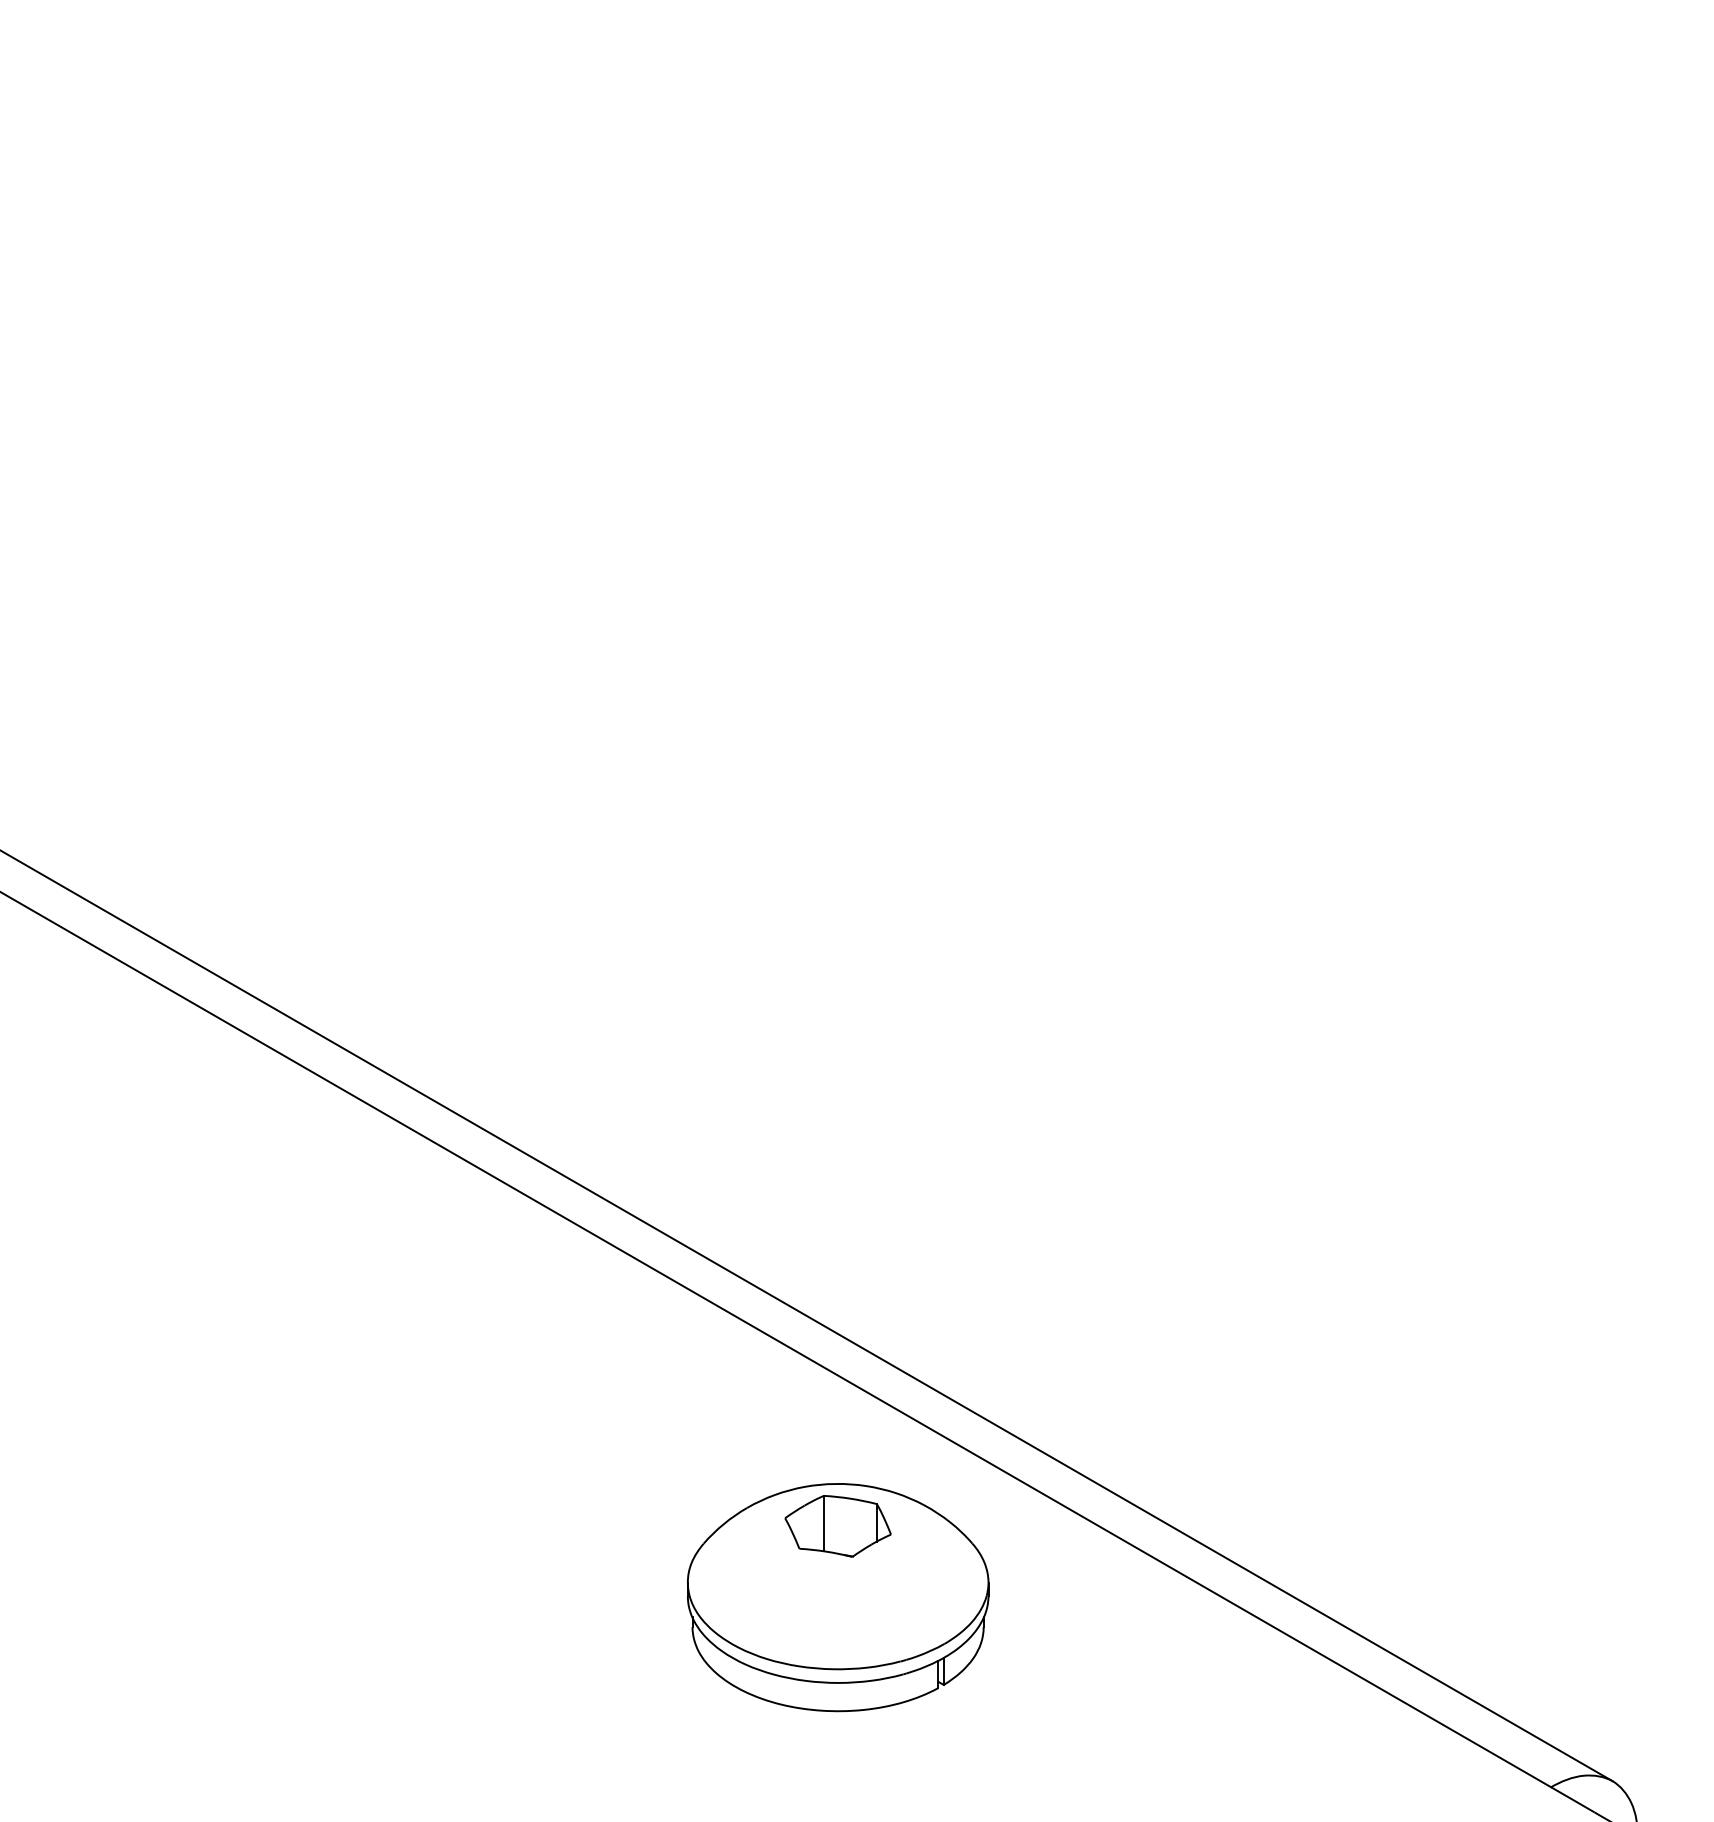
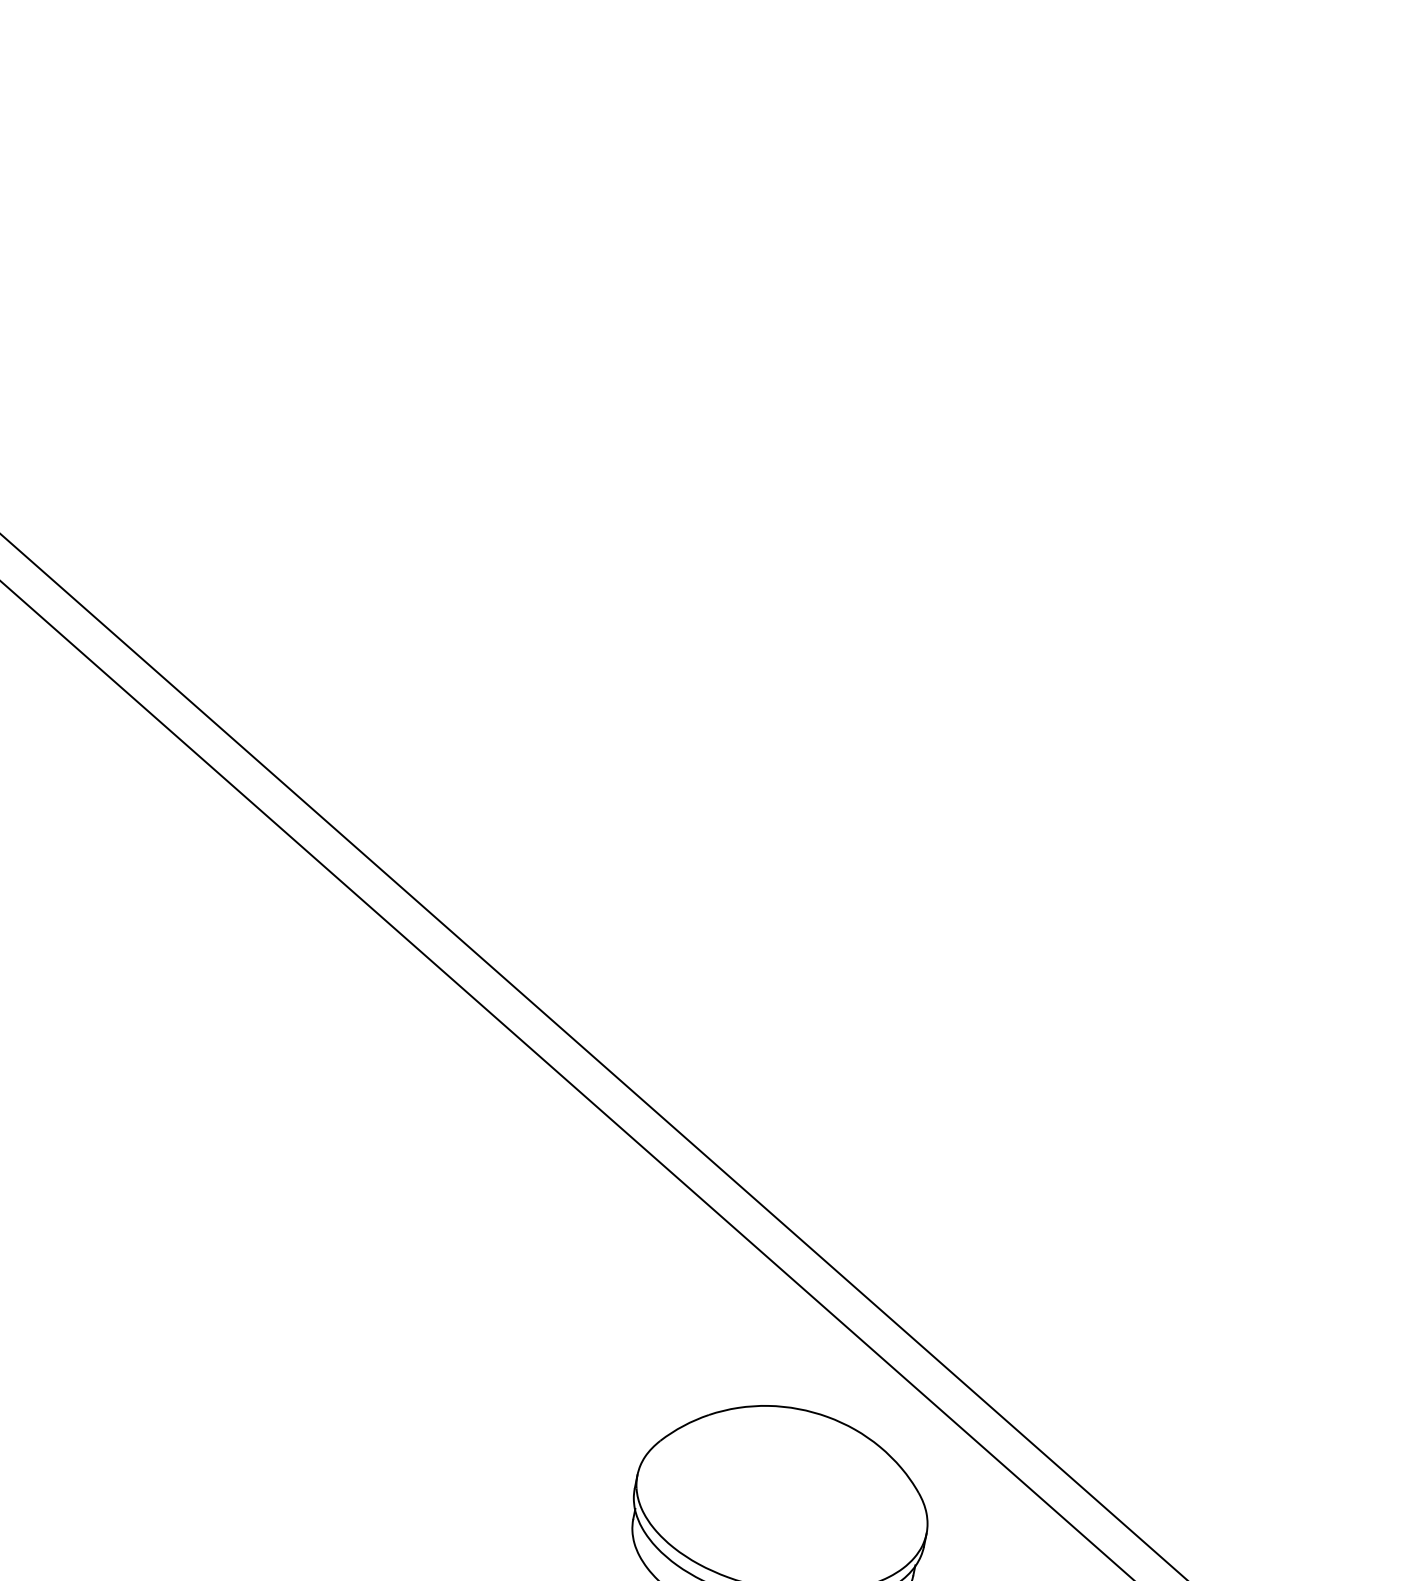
part: (837, 1526) -> (792, 1450), removed

